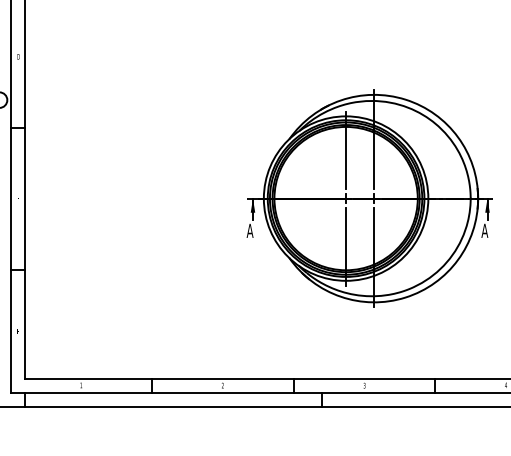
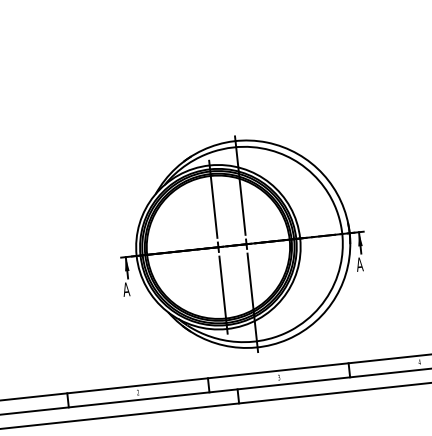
part: (369, 198) -> (241, 244), moved

